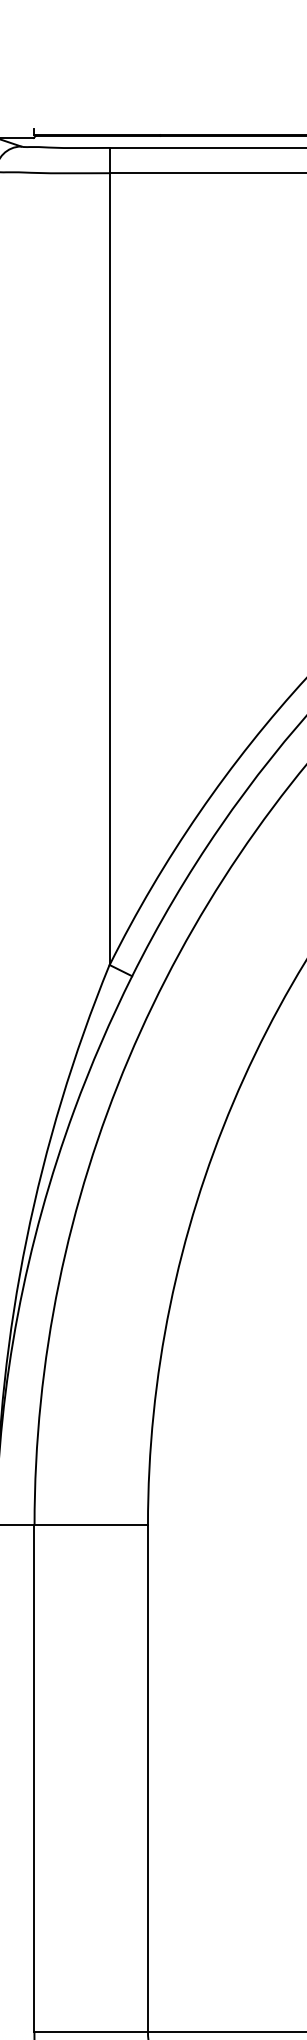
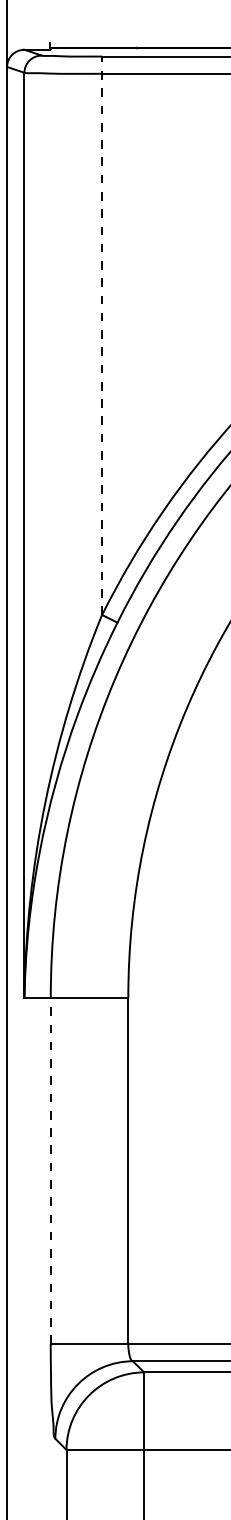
line: (110, 556) -> (102, 335), solid -> dashed
line: (34, 1777) -> (50, 1170), solid -> dashed

